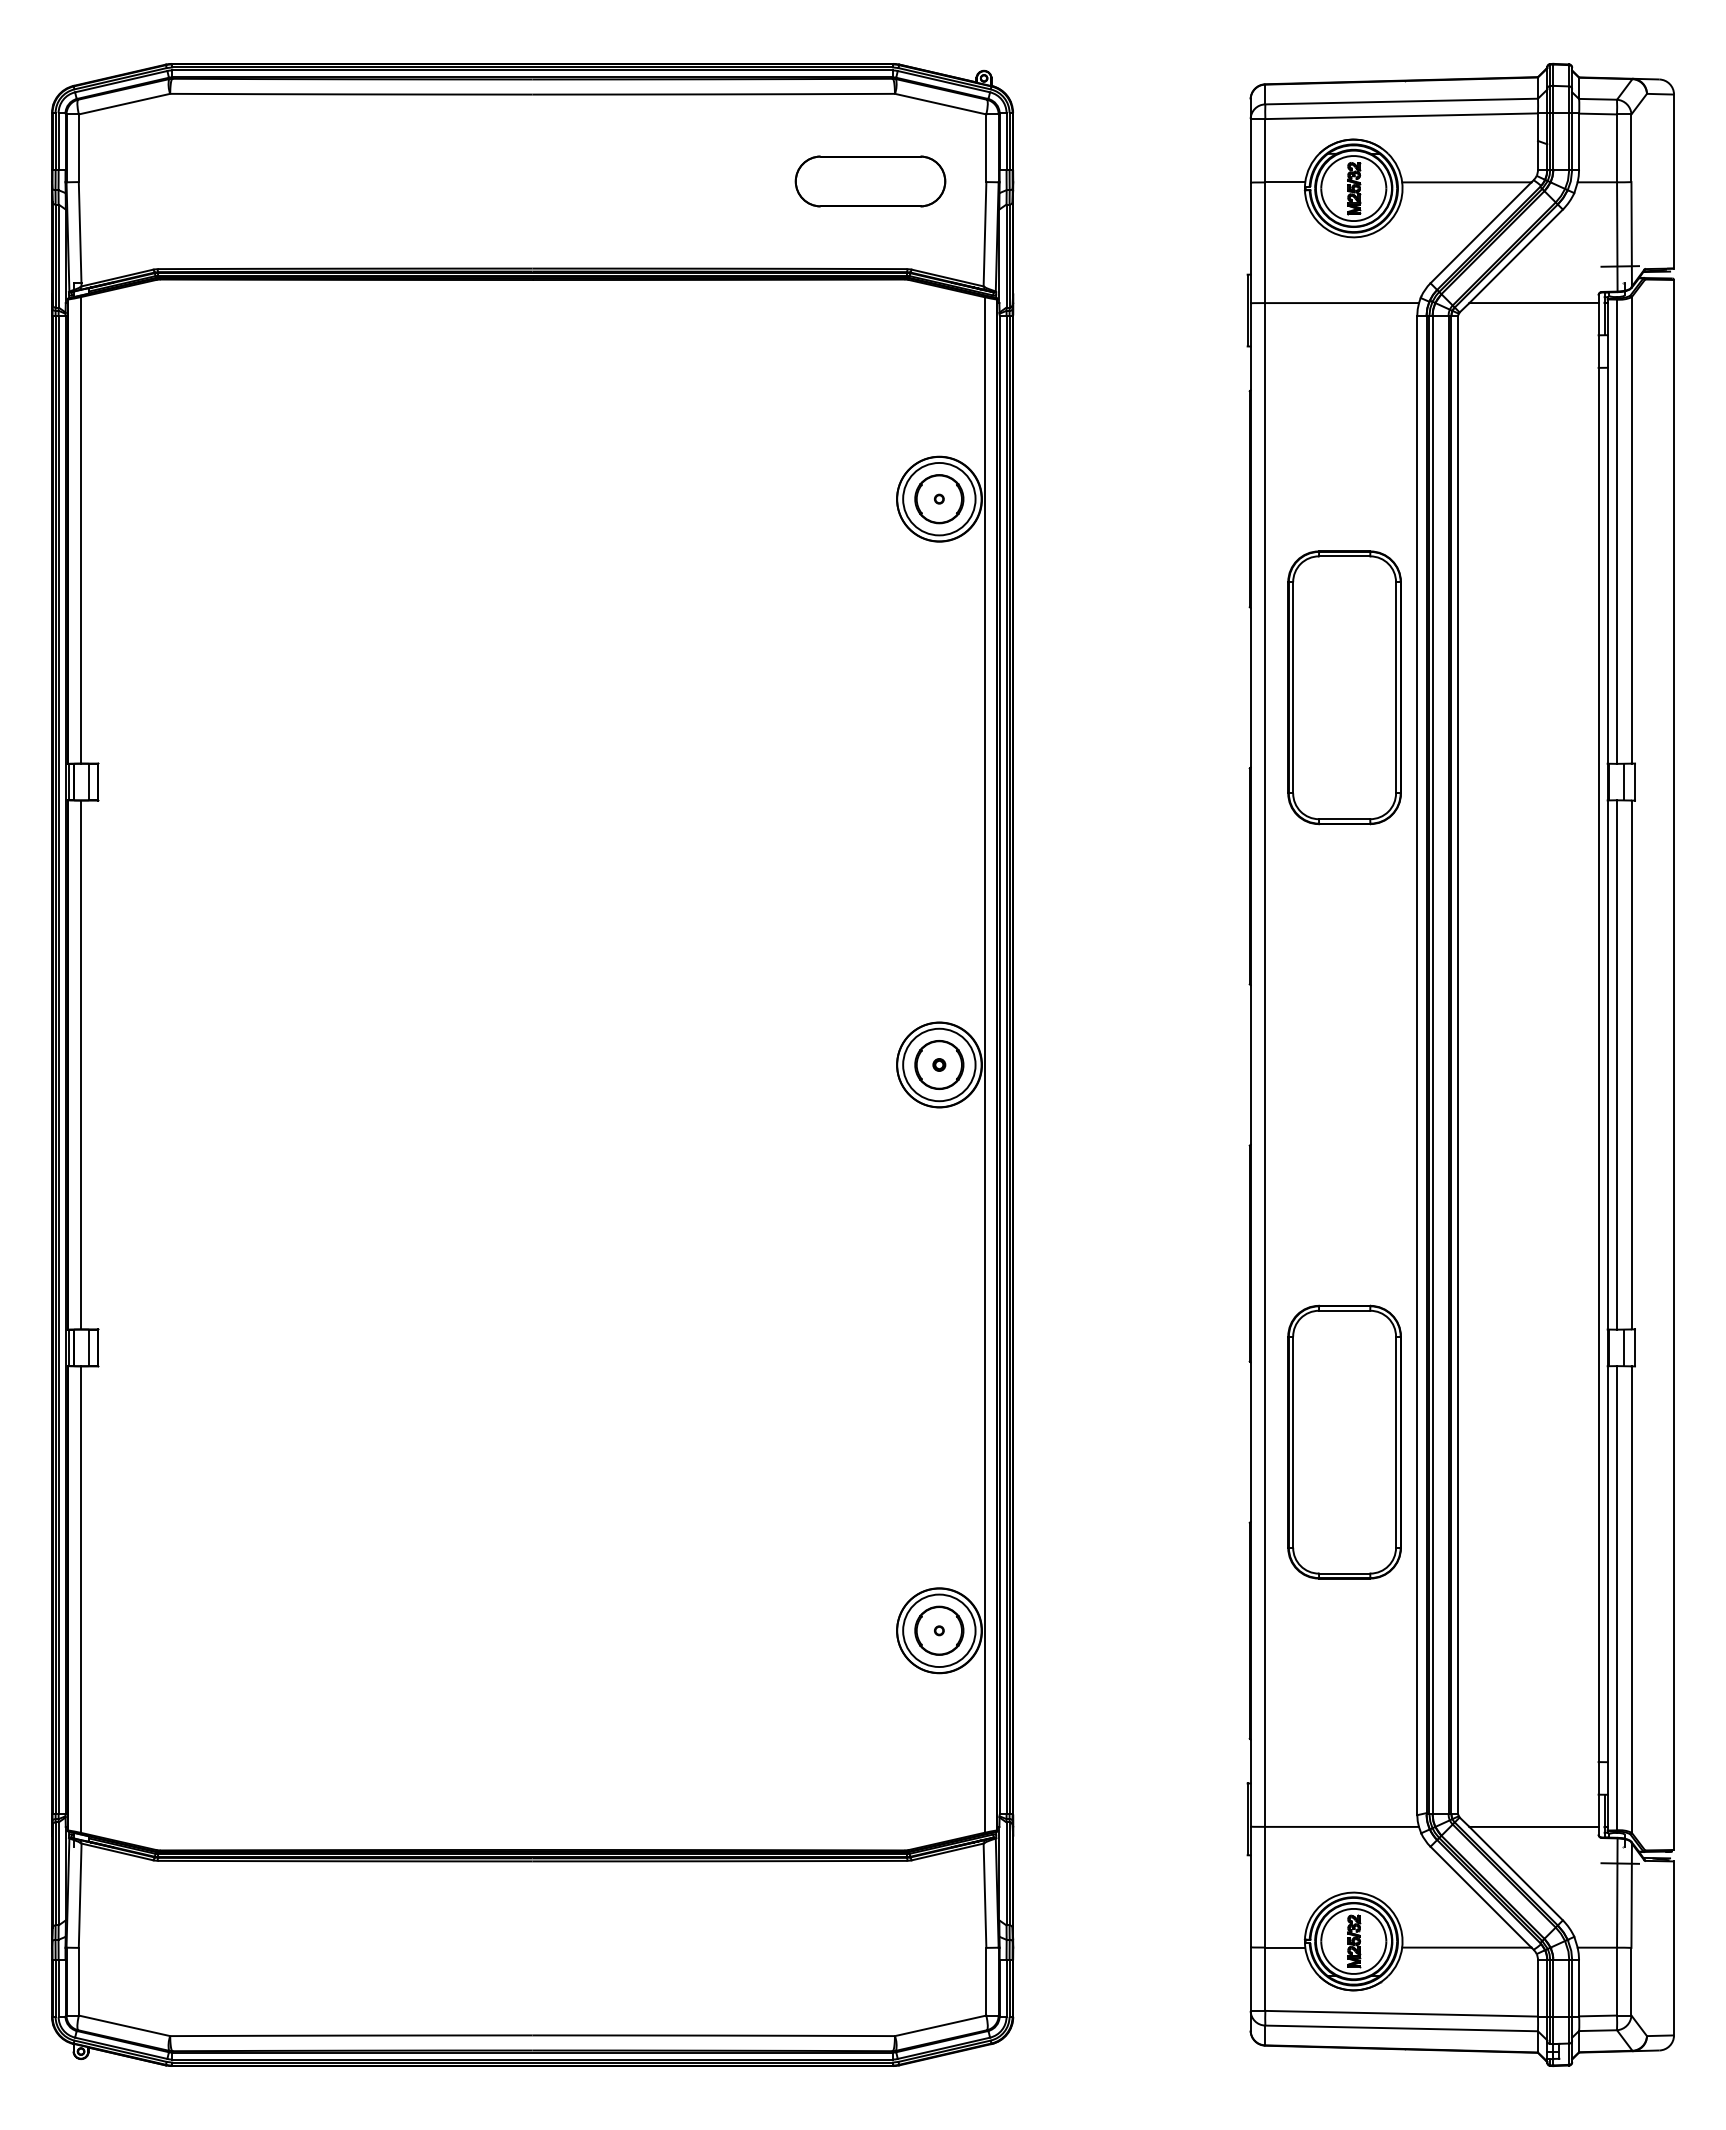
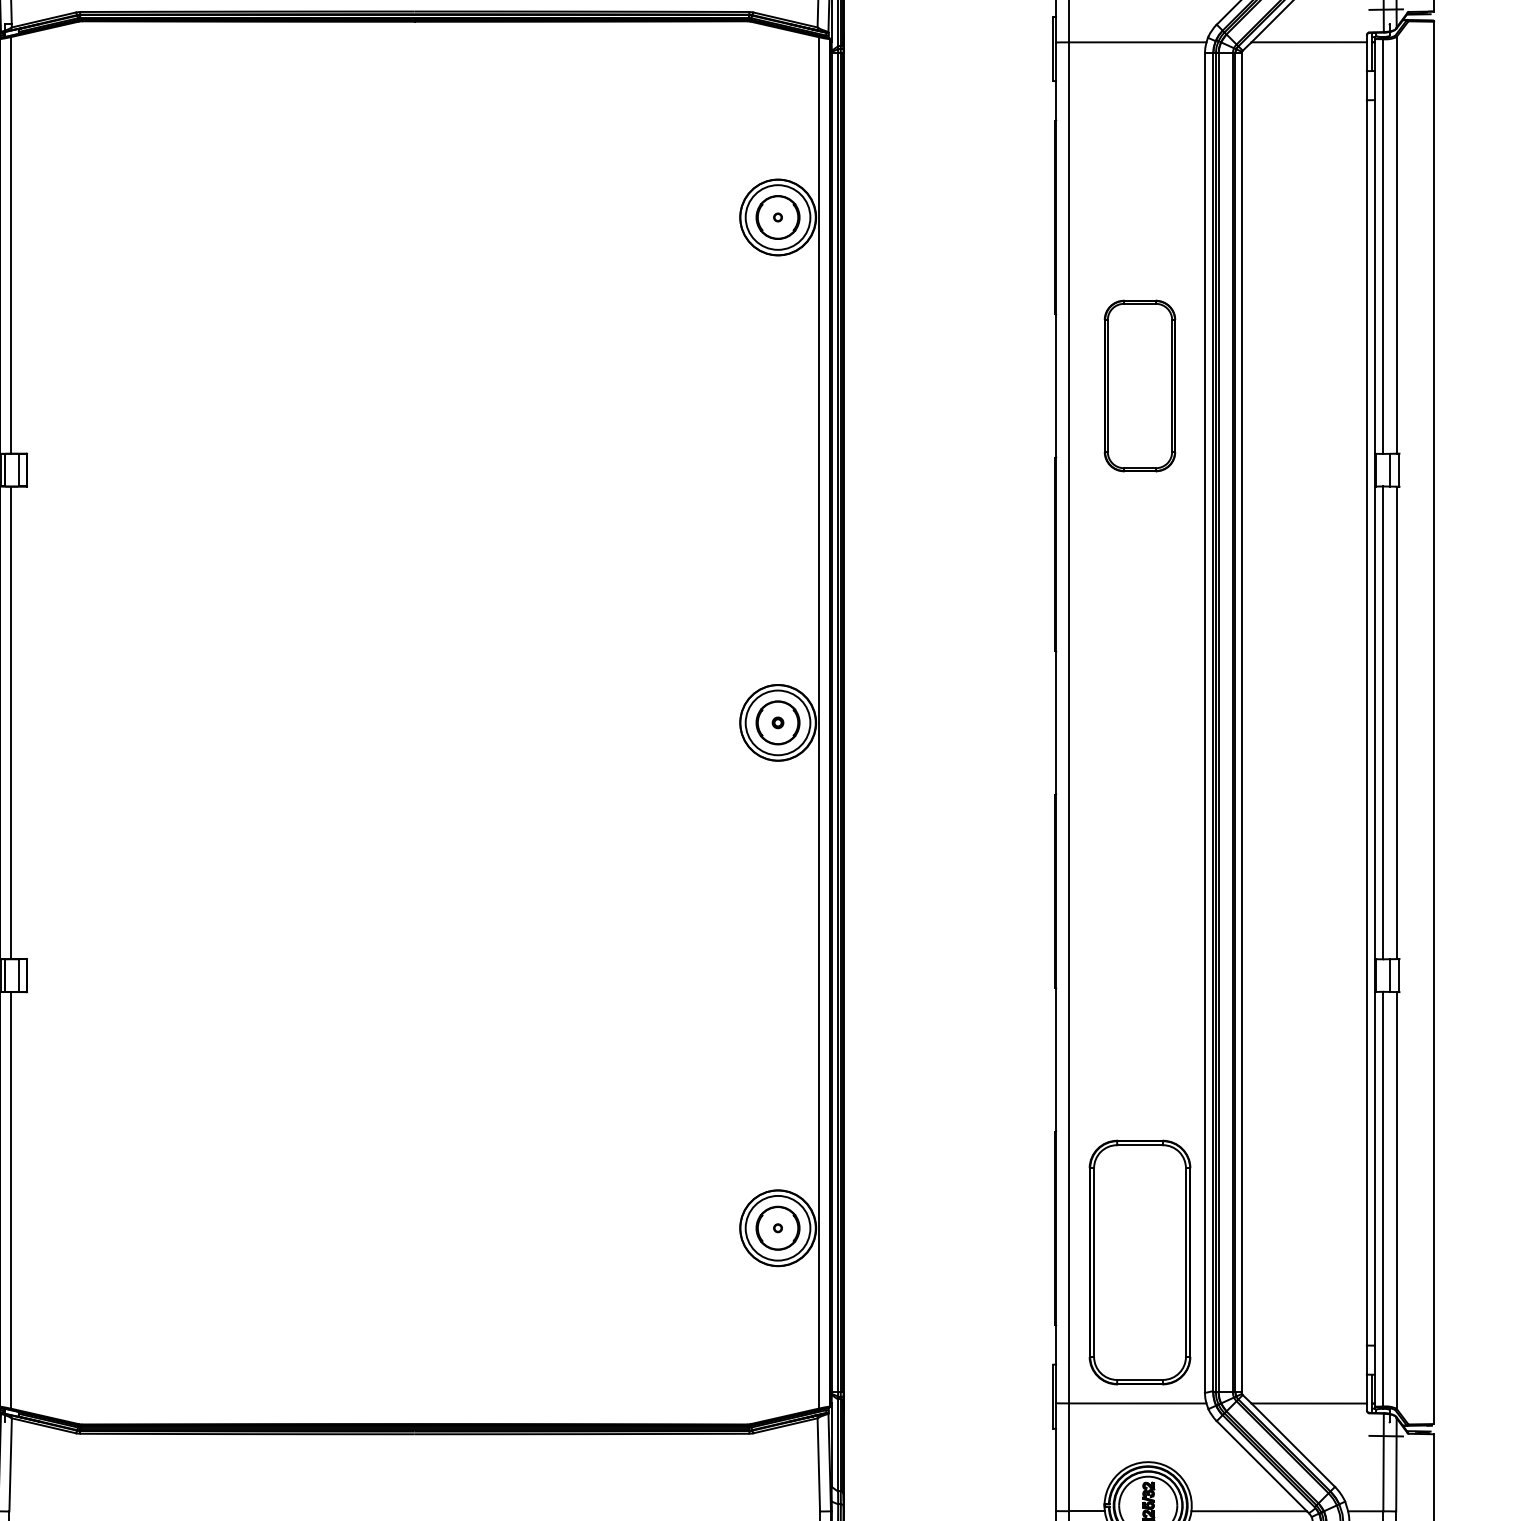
part: (1344, 687) -> (1139, 385), size x0.7
part: (1344, 1441) -> (1139, 1261), moved

